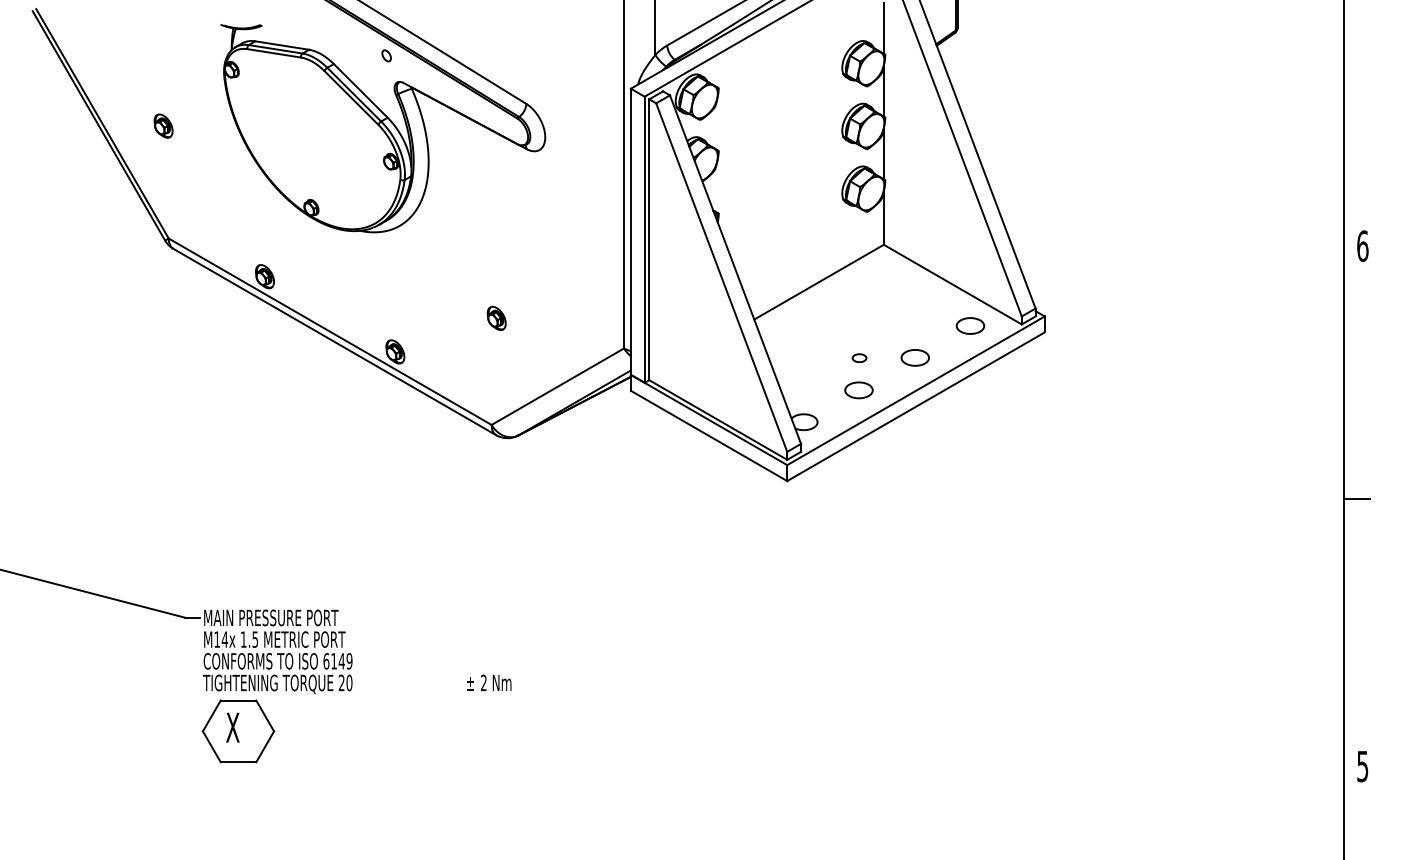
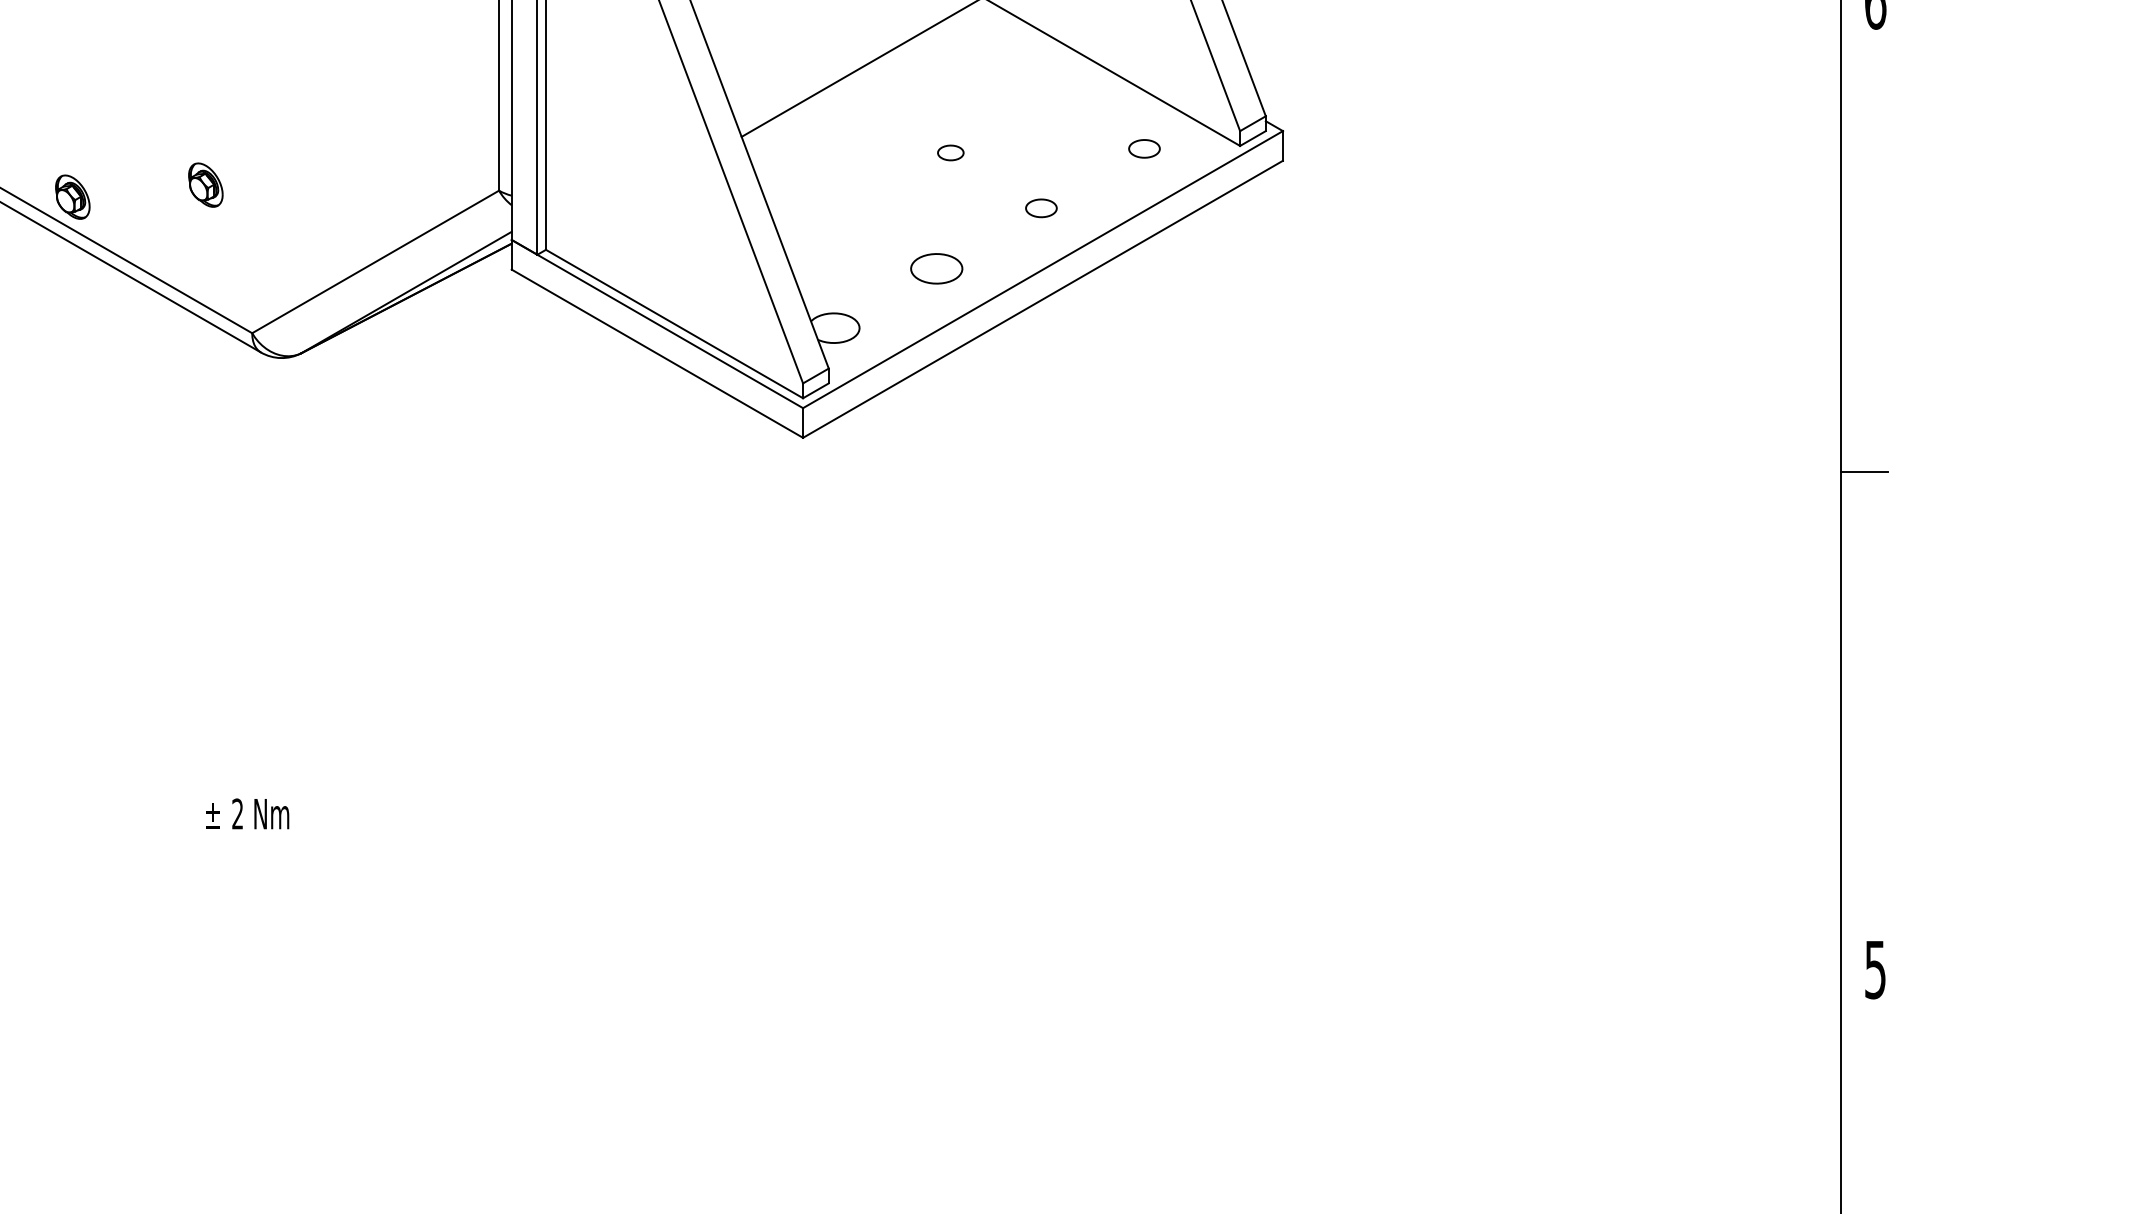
part: (496, 317) -> (205, 183), moved
part: (970, 325) -> (1144, 147), size x0.6
part: (914, 357) -> (1040, 207), size x0.6
part: (859, 358) -> (950, 153), moved

